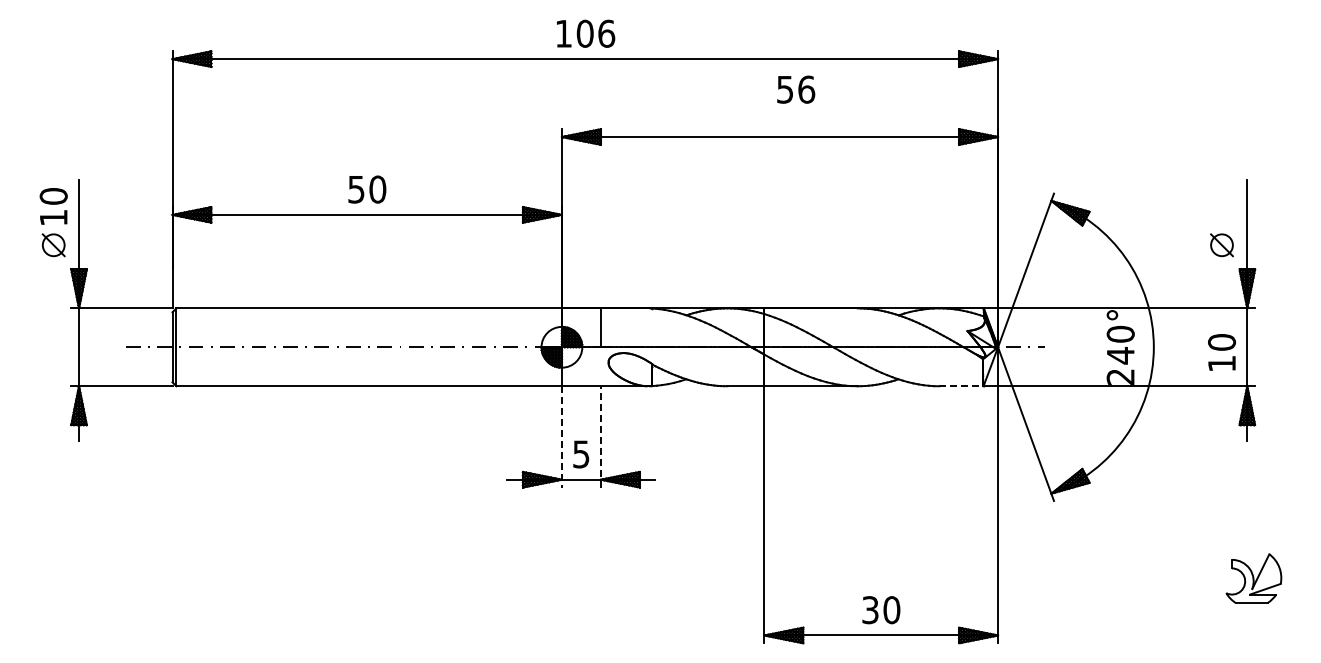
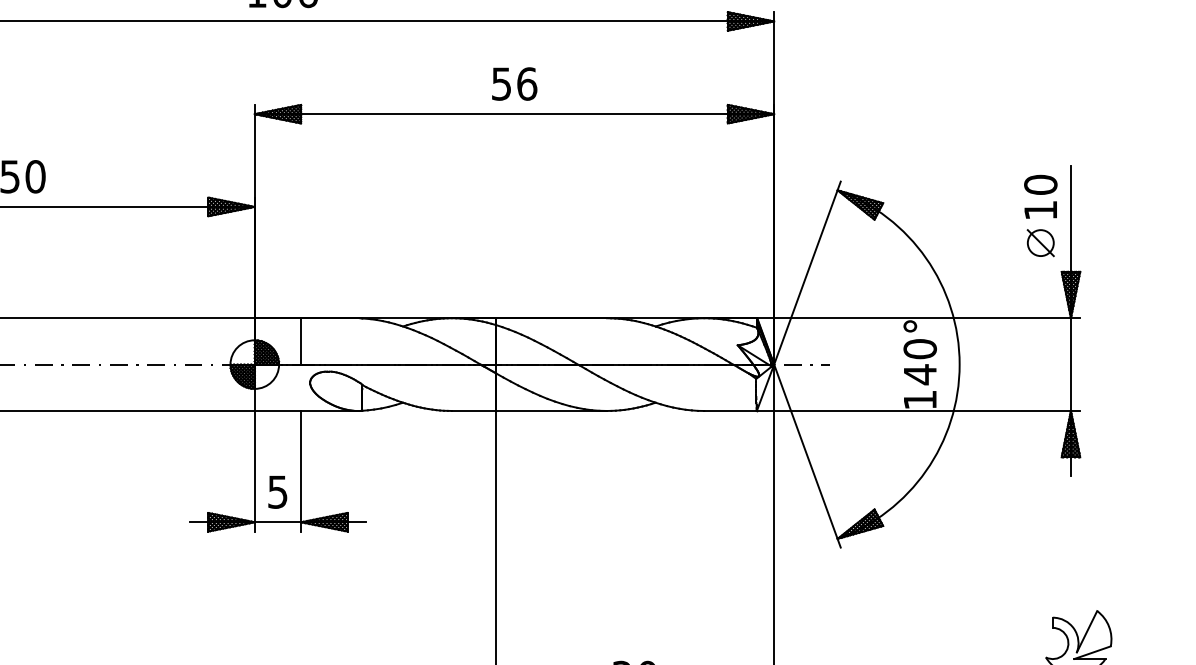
text: (796, 89) -> (515, 83), moved
text: (1222, 352) -> (1041, 196), moved
text: (1120, 376) -> (919, 399), 240° -> 140°
line: (961, 386) -> (730, 411), dashed -> solid
line: (561, 436) -> (254, 470), dashed -> solid
line: (600, 436) -> (300, 470), dashed -> solid

